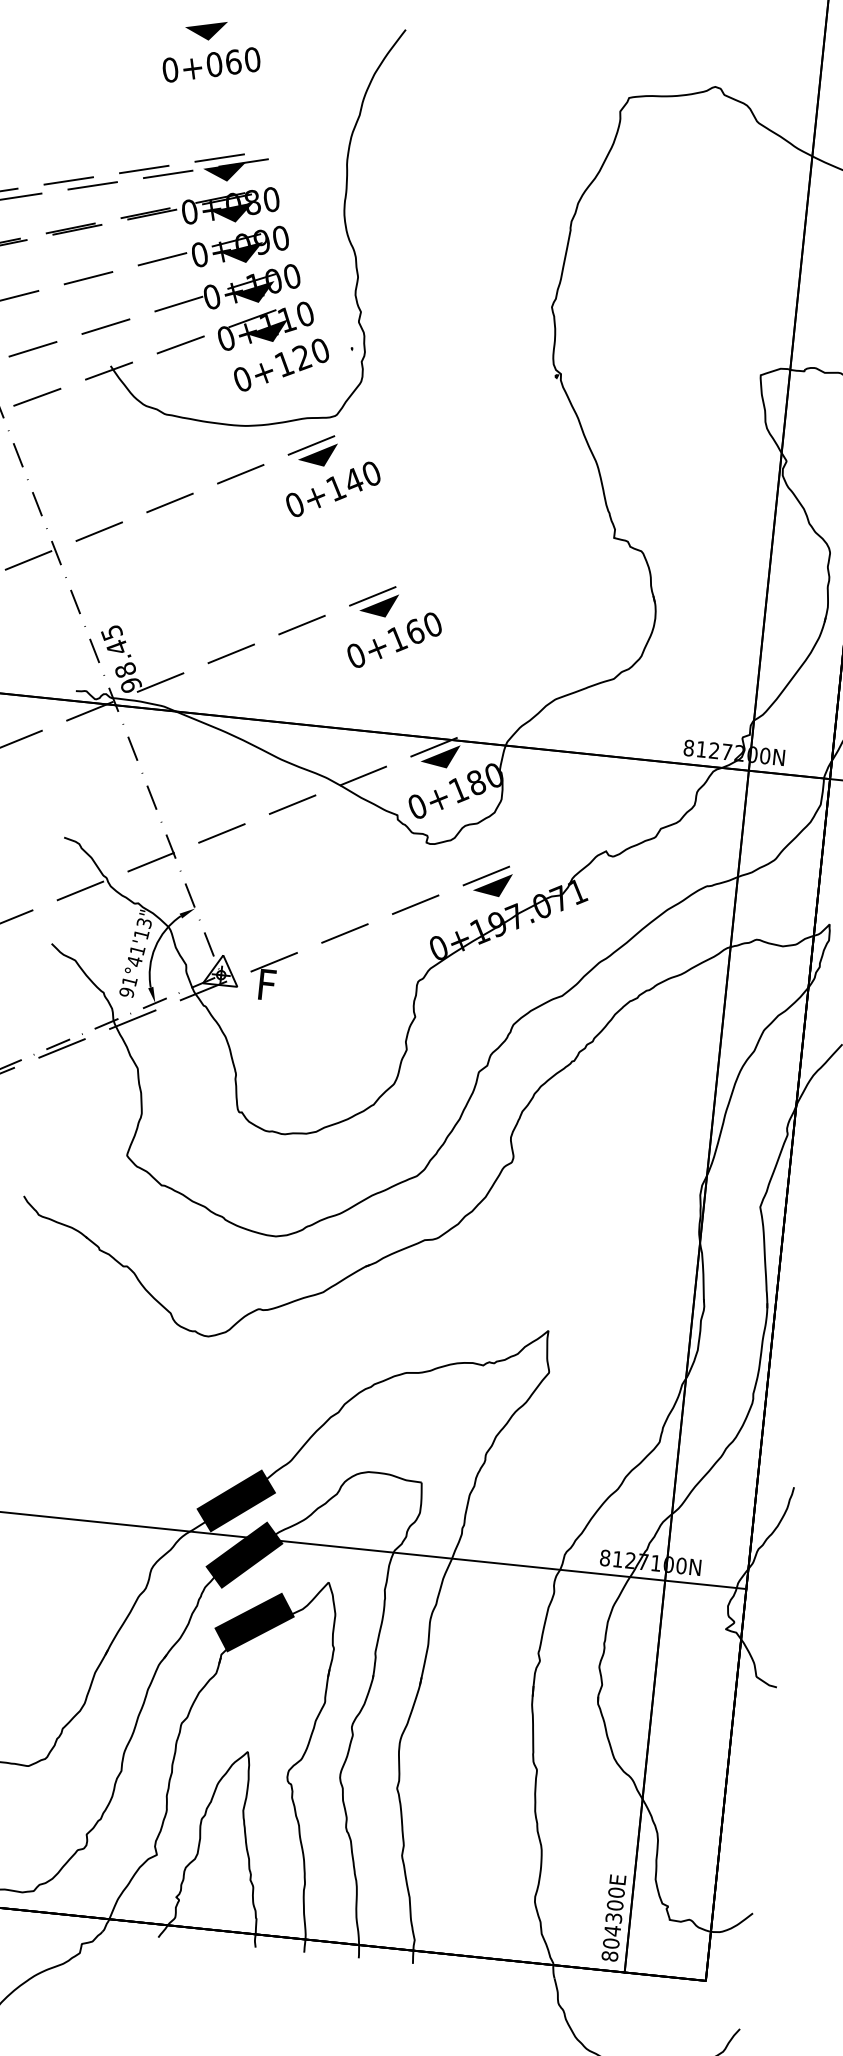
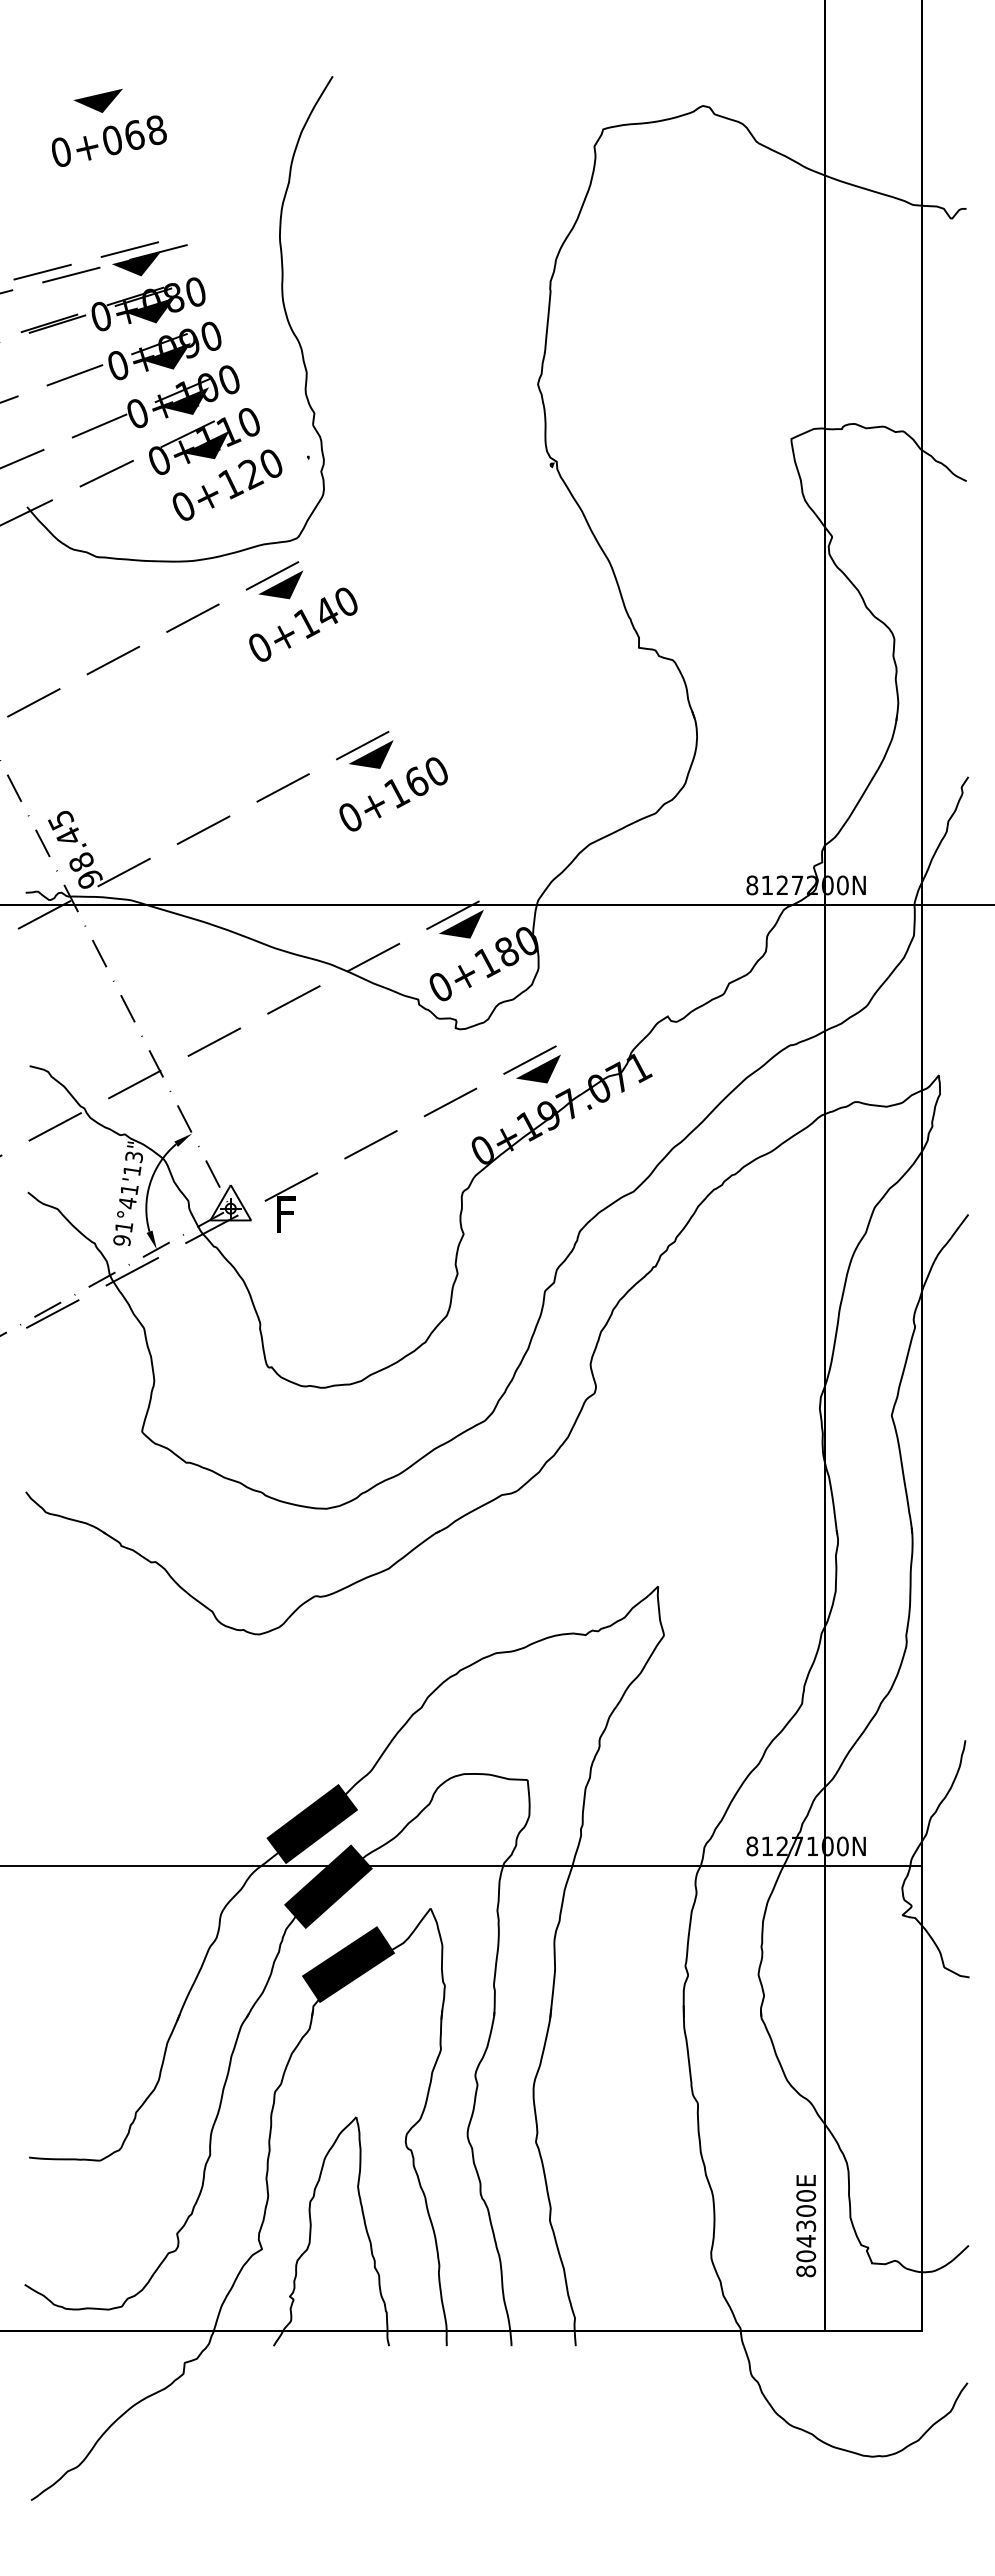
text: (252, 60) -> (156, 130), 0+060 -> 0+068
text: (614, 1918) -> (806, 2226), moved

